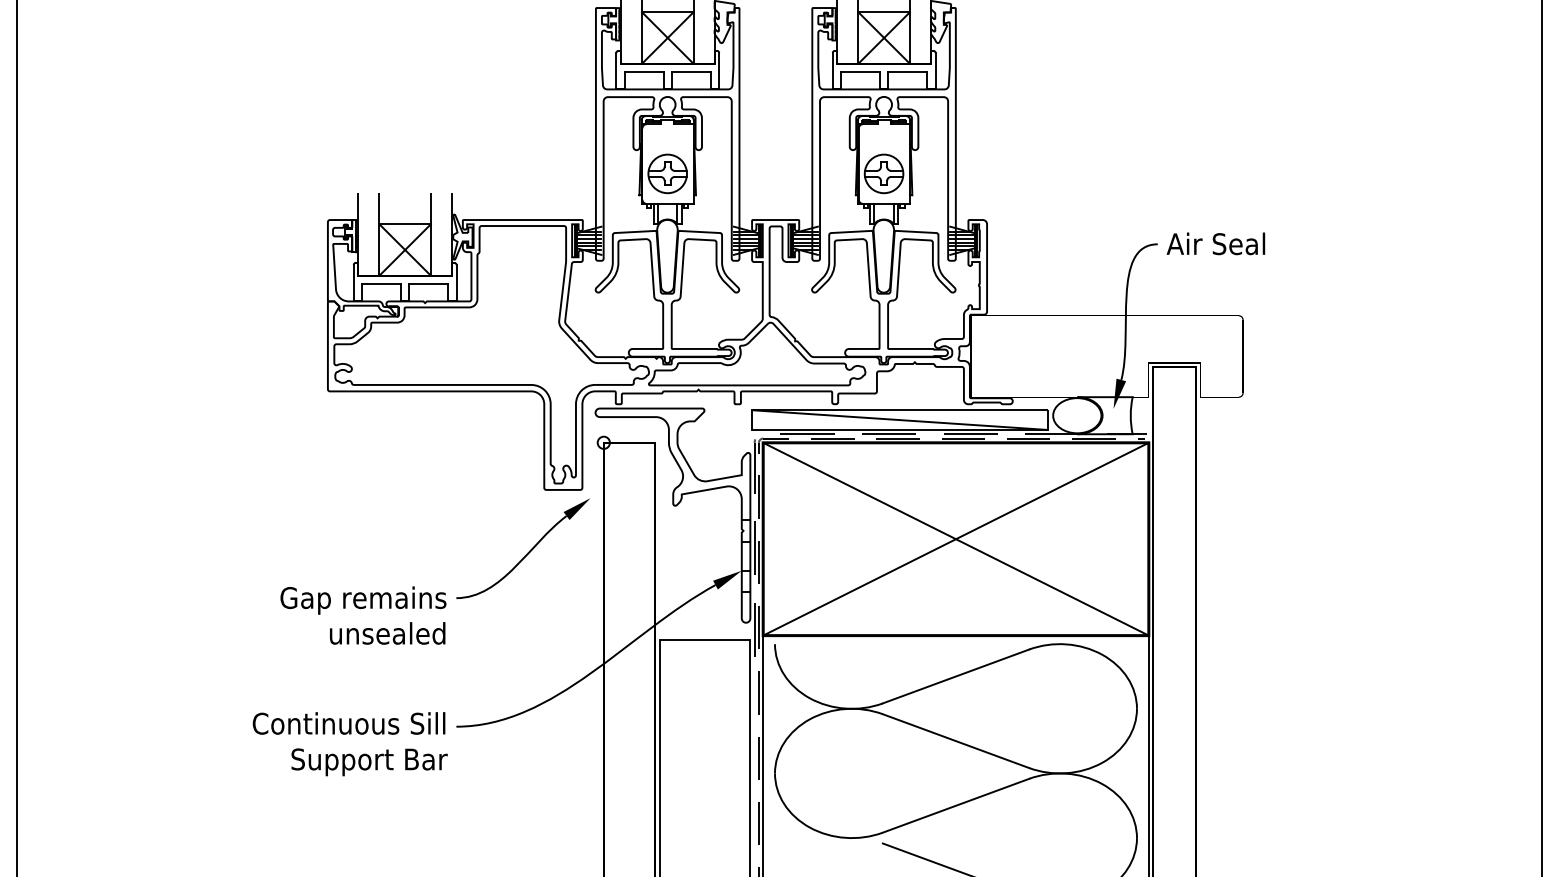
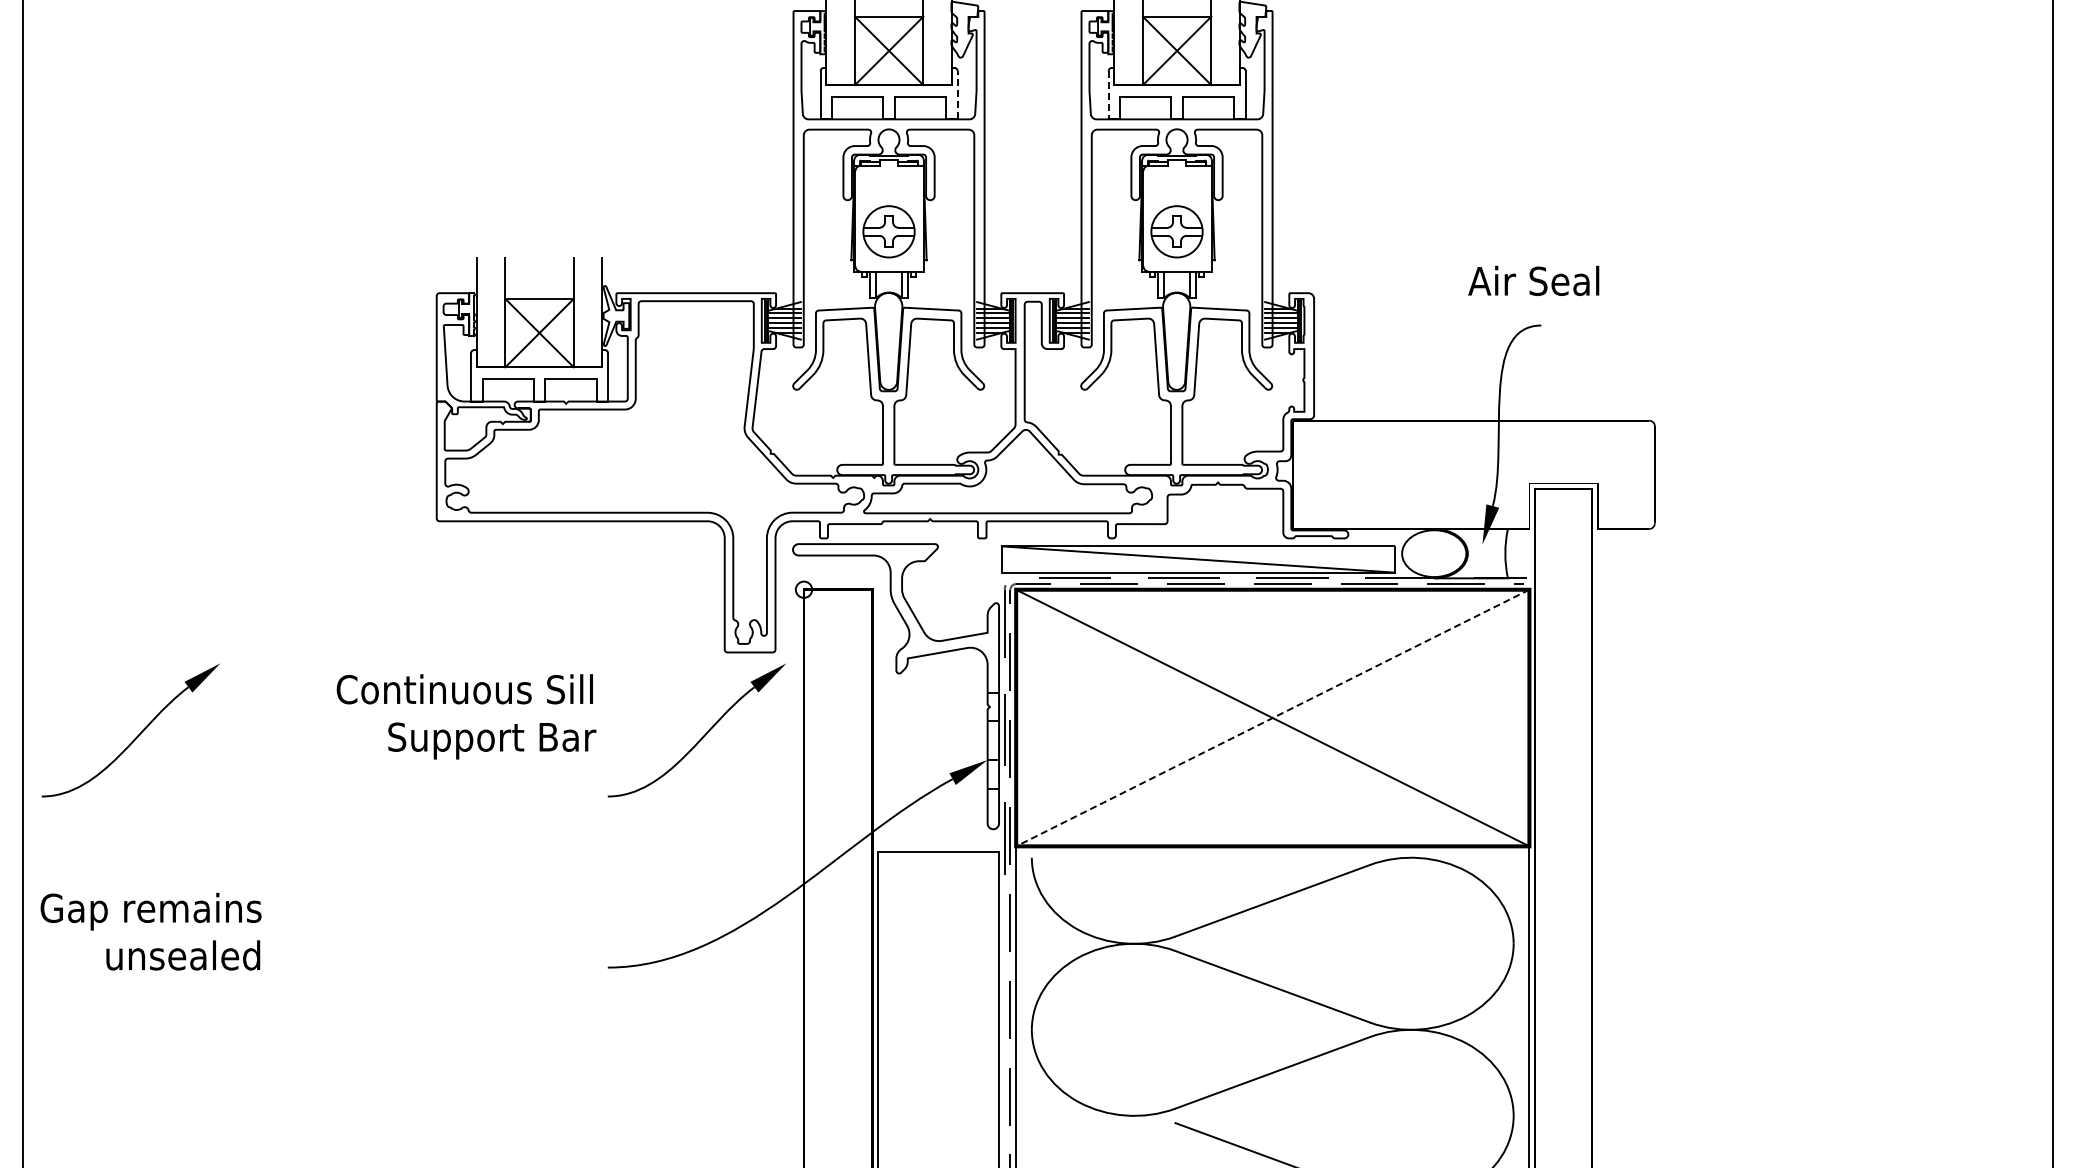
line: (719, 70) -> (957, 94), solid -> dashed
line: (832, 71) -> (1108, 95), solid -> dashed
text: (1215, 243) -> (1533, 280), moved
line: (955, 539) -> (1272, 718), solid -> dashed
part: (102, 553) -> (136, 736), added
text: (363, 615) -> (150, 931), moved
text: (350, 743) -> (466, 716), moved

